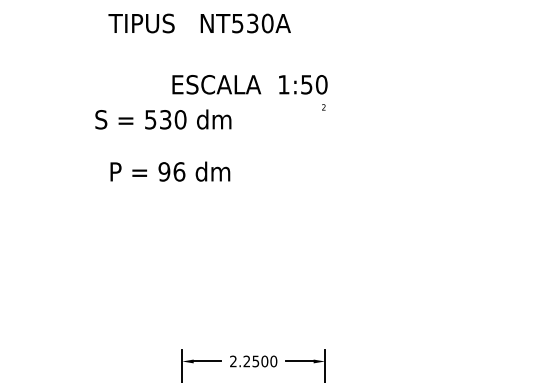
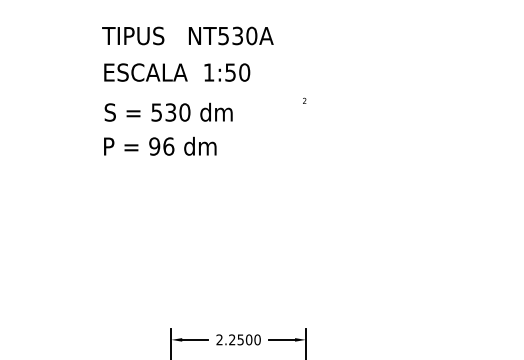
text: (199, 22) -> (187, 35), moved
text: (250, 84) -> (177, 72), moved
text: (163, 118) -> (168, 111), moved
text: (170, 170) -> (160, 145), moved

